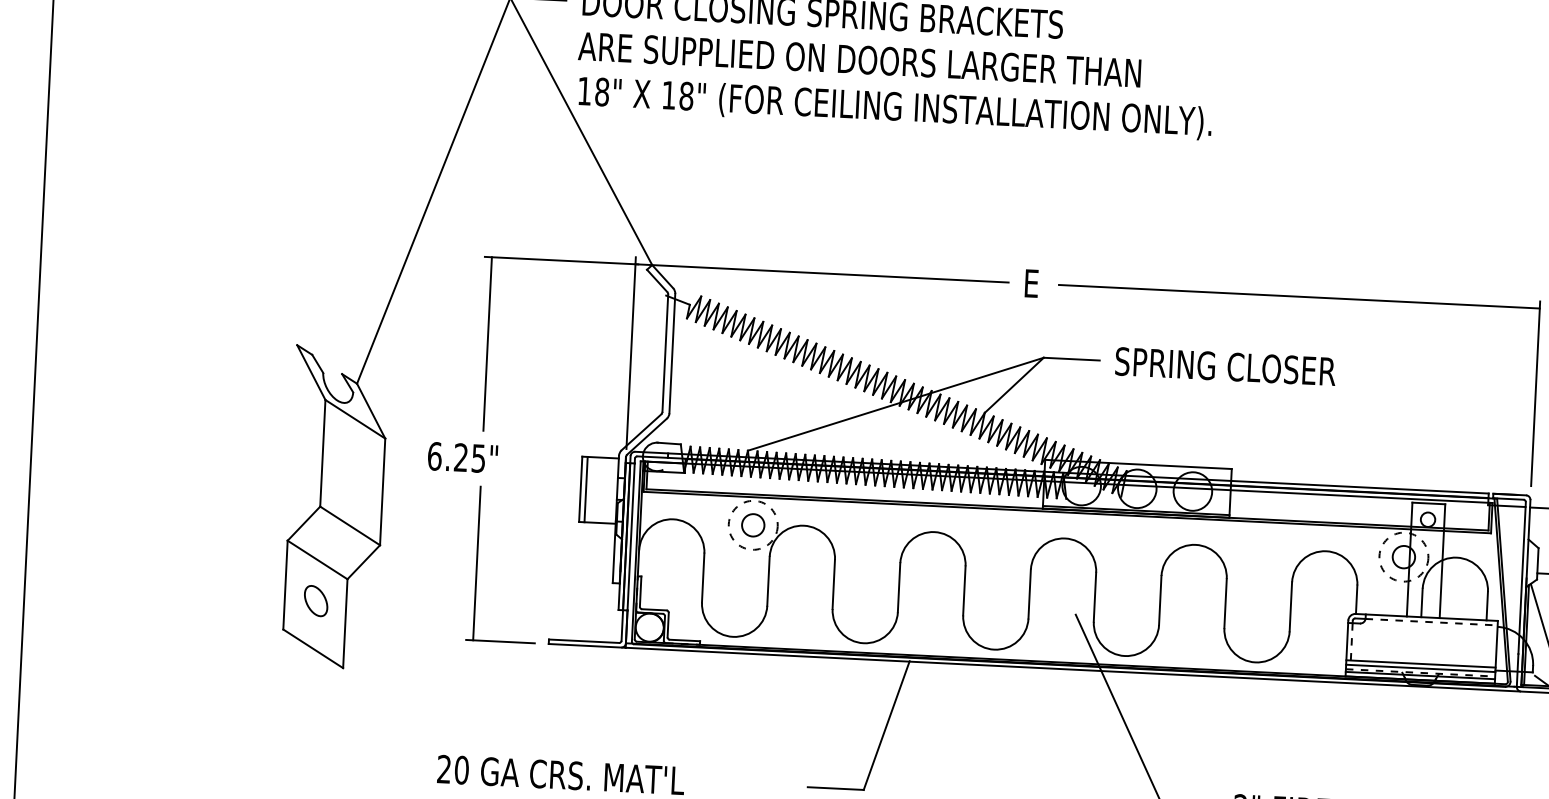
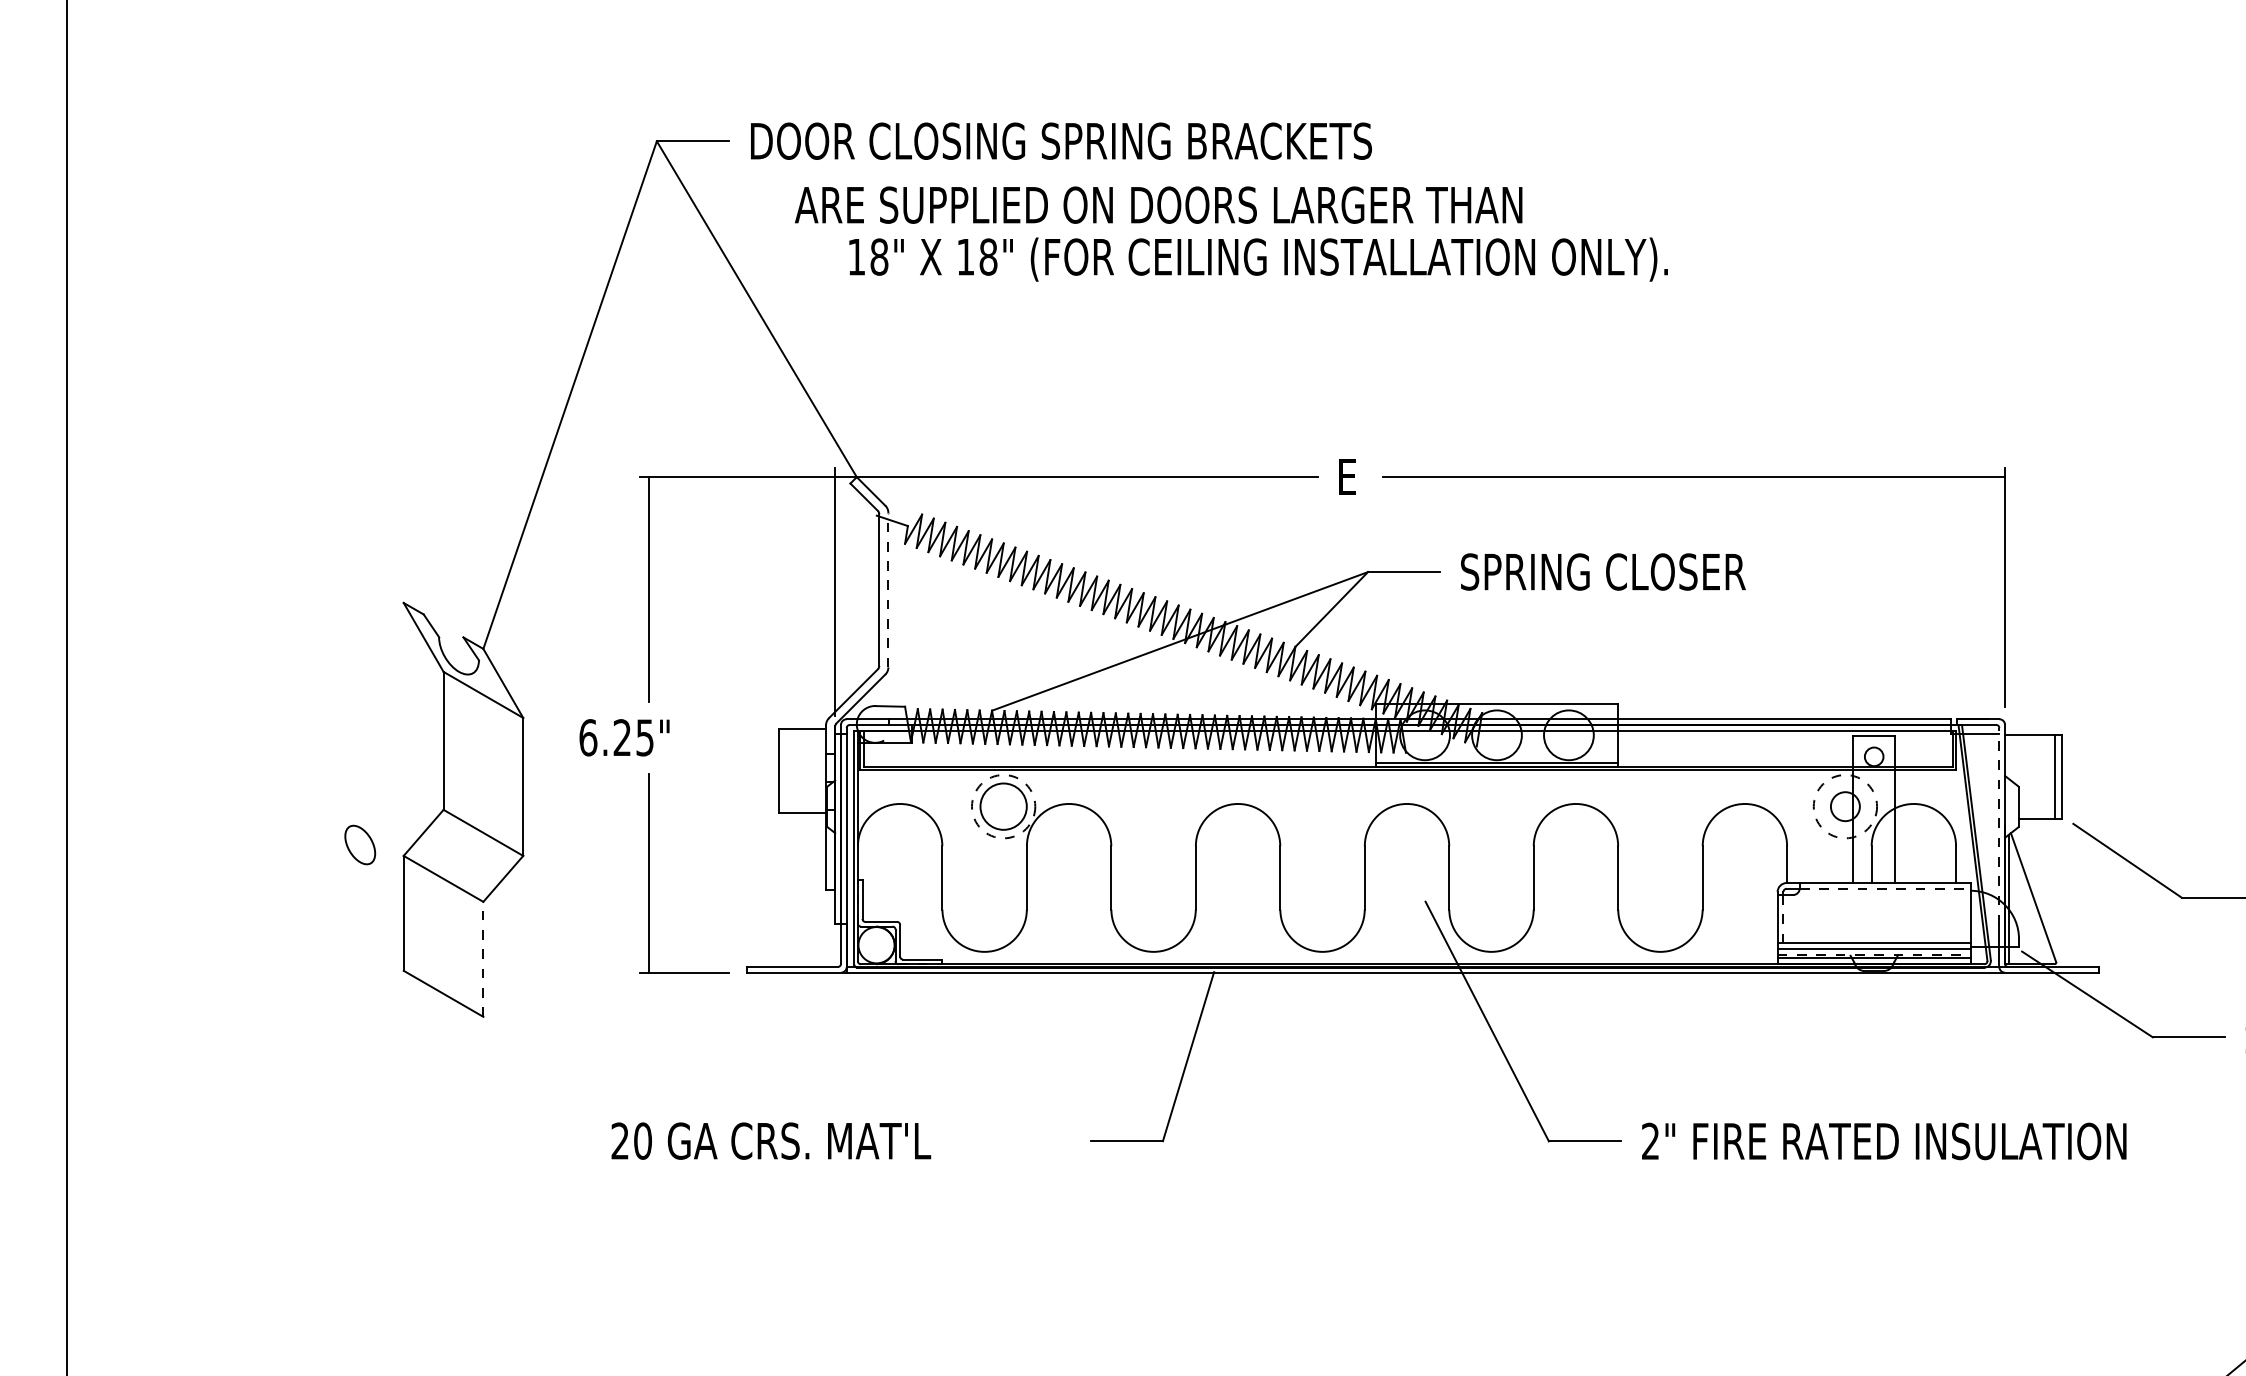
text: (859, 59) -> (1158, 204), moved
text: (895, 108) -> (1258, 259), moved
line: (672, 353) -> (888, 589), solid -> dashed
line: (586, 489) -> (785, 770), removed
circle: (753, 525) -> (1003, 806), size x1.6
line: (1522, 577) -> (1999, 825), solid -> dashed
circle: (316, 600) -> (360, 844), moved
line: (345, 623) -> (483, 958), solid -> dashed

